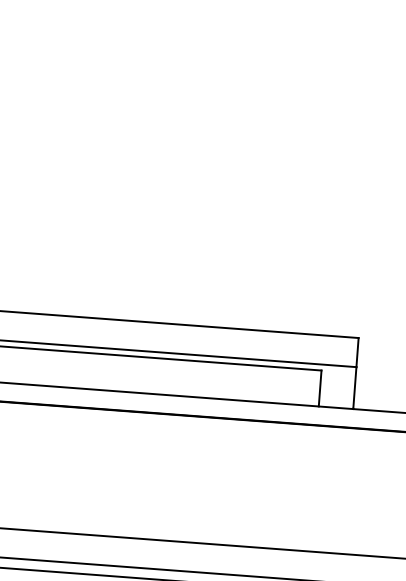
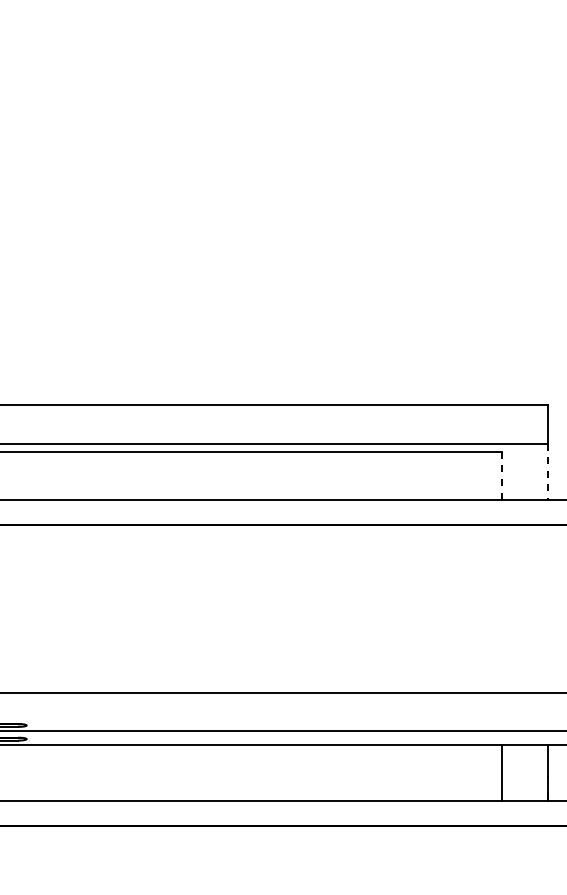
line: (320, 388) -> (502, 475), solid -> dashed
line: (355, 388) -> (548, 471), solid -> dashed

